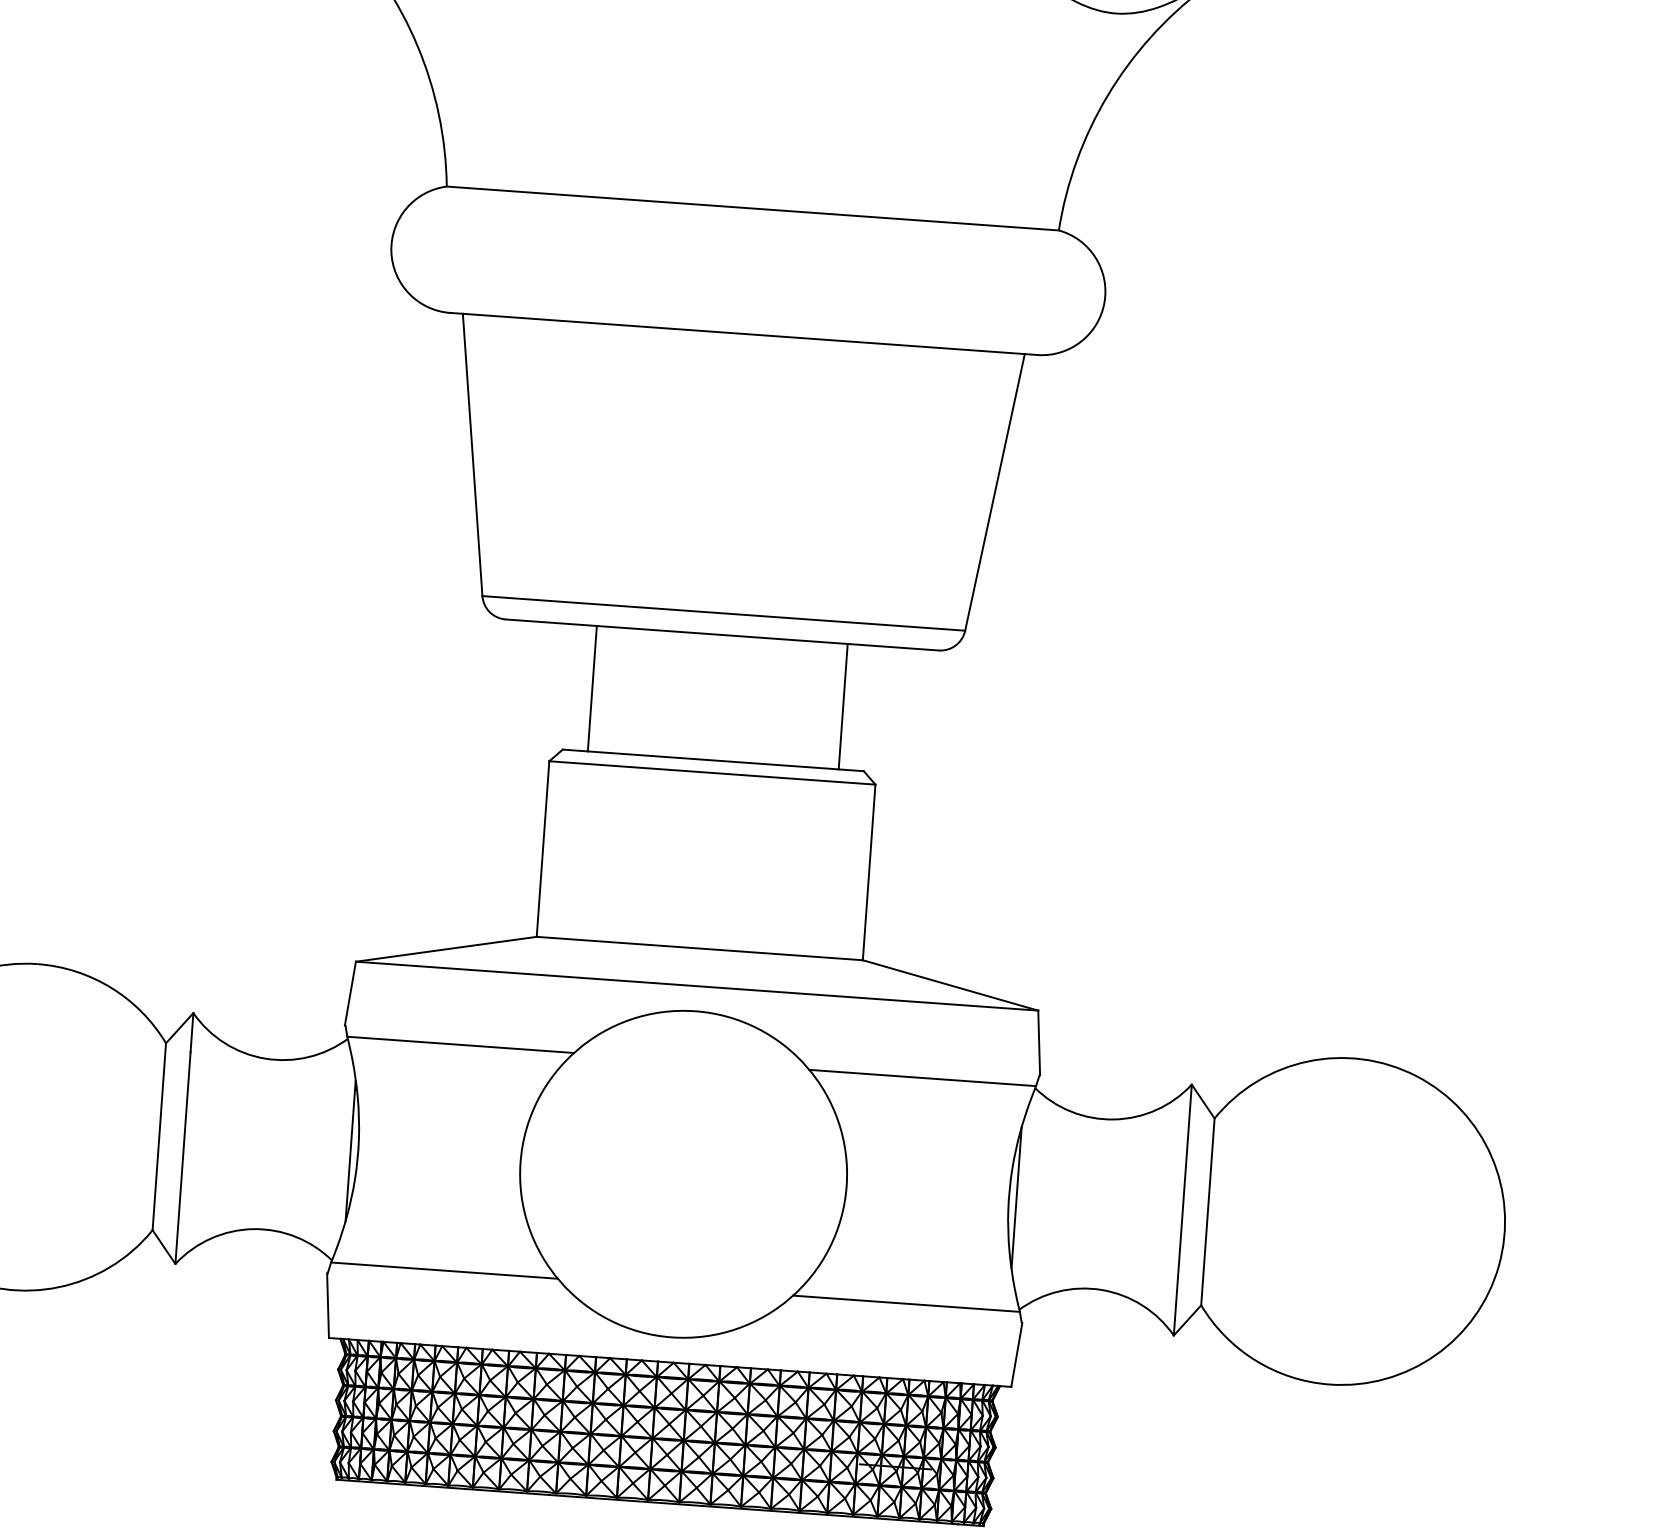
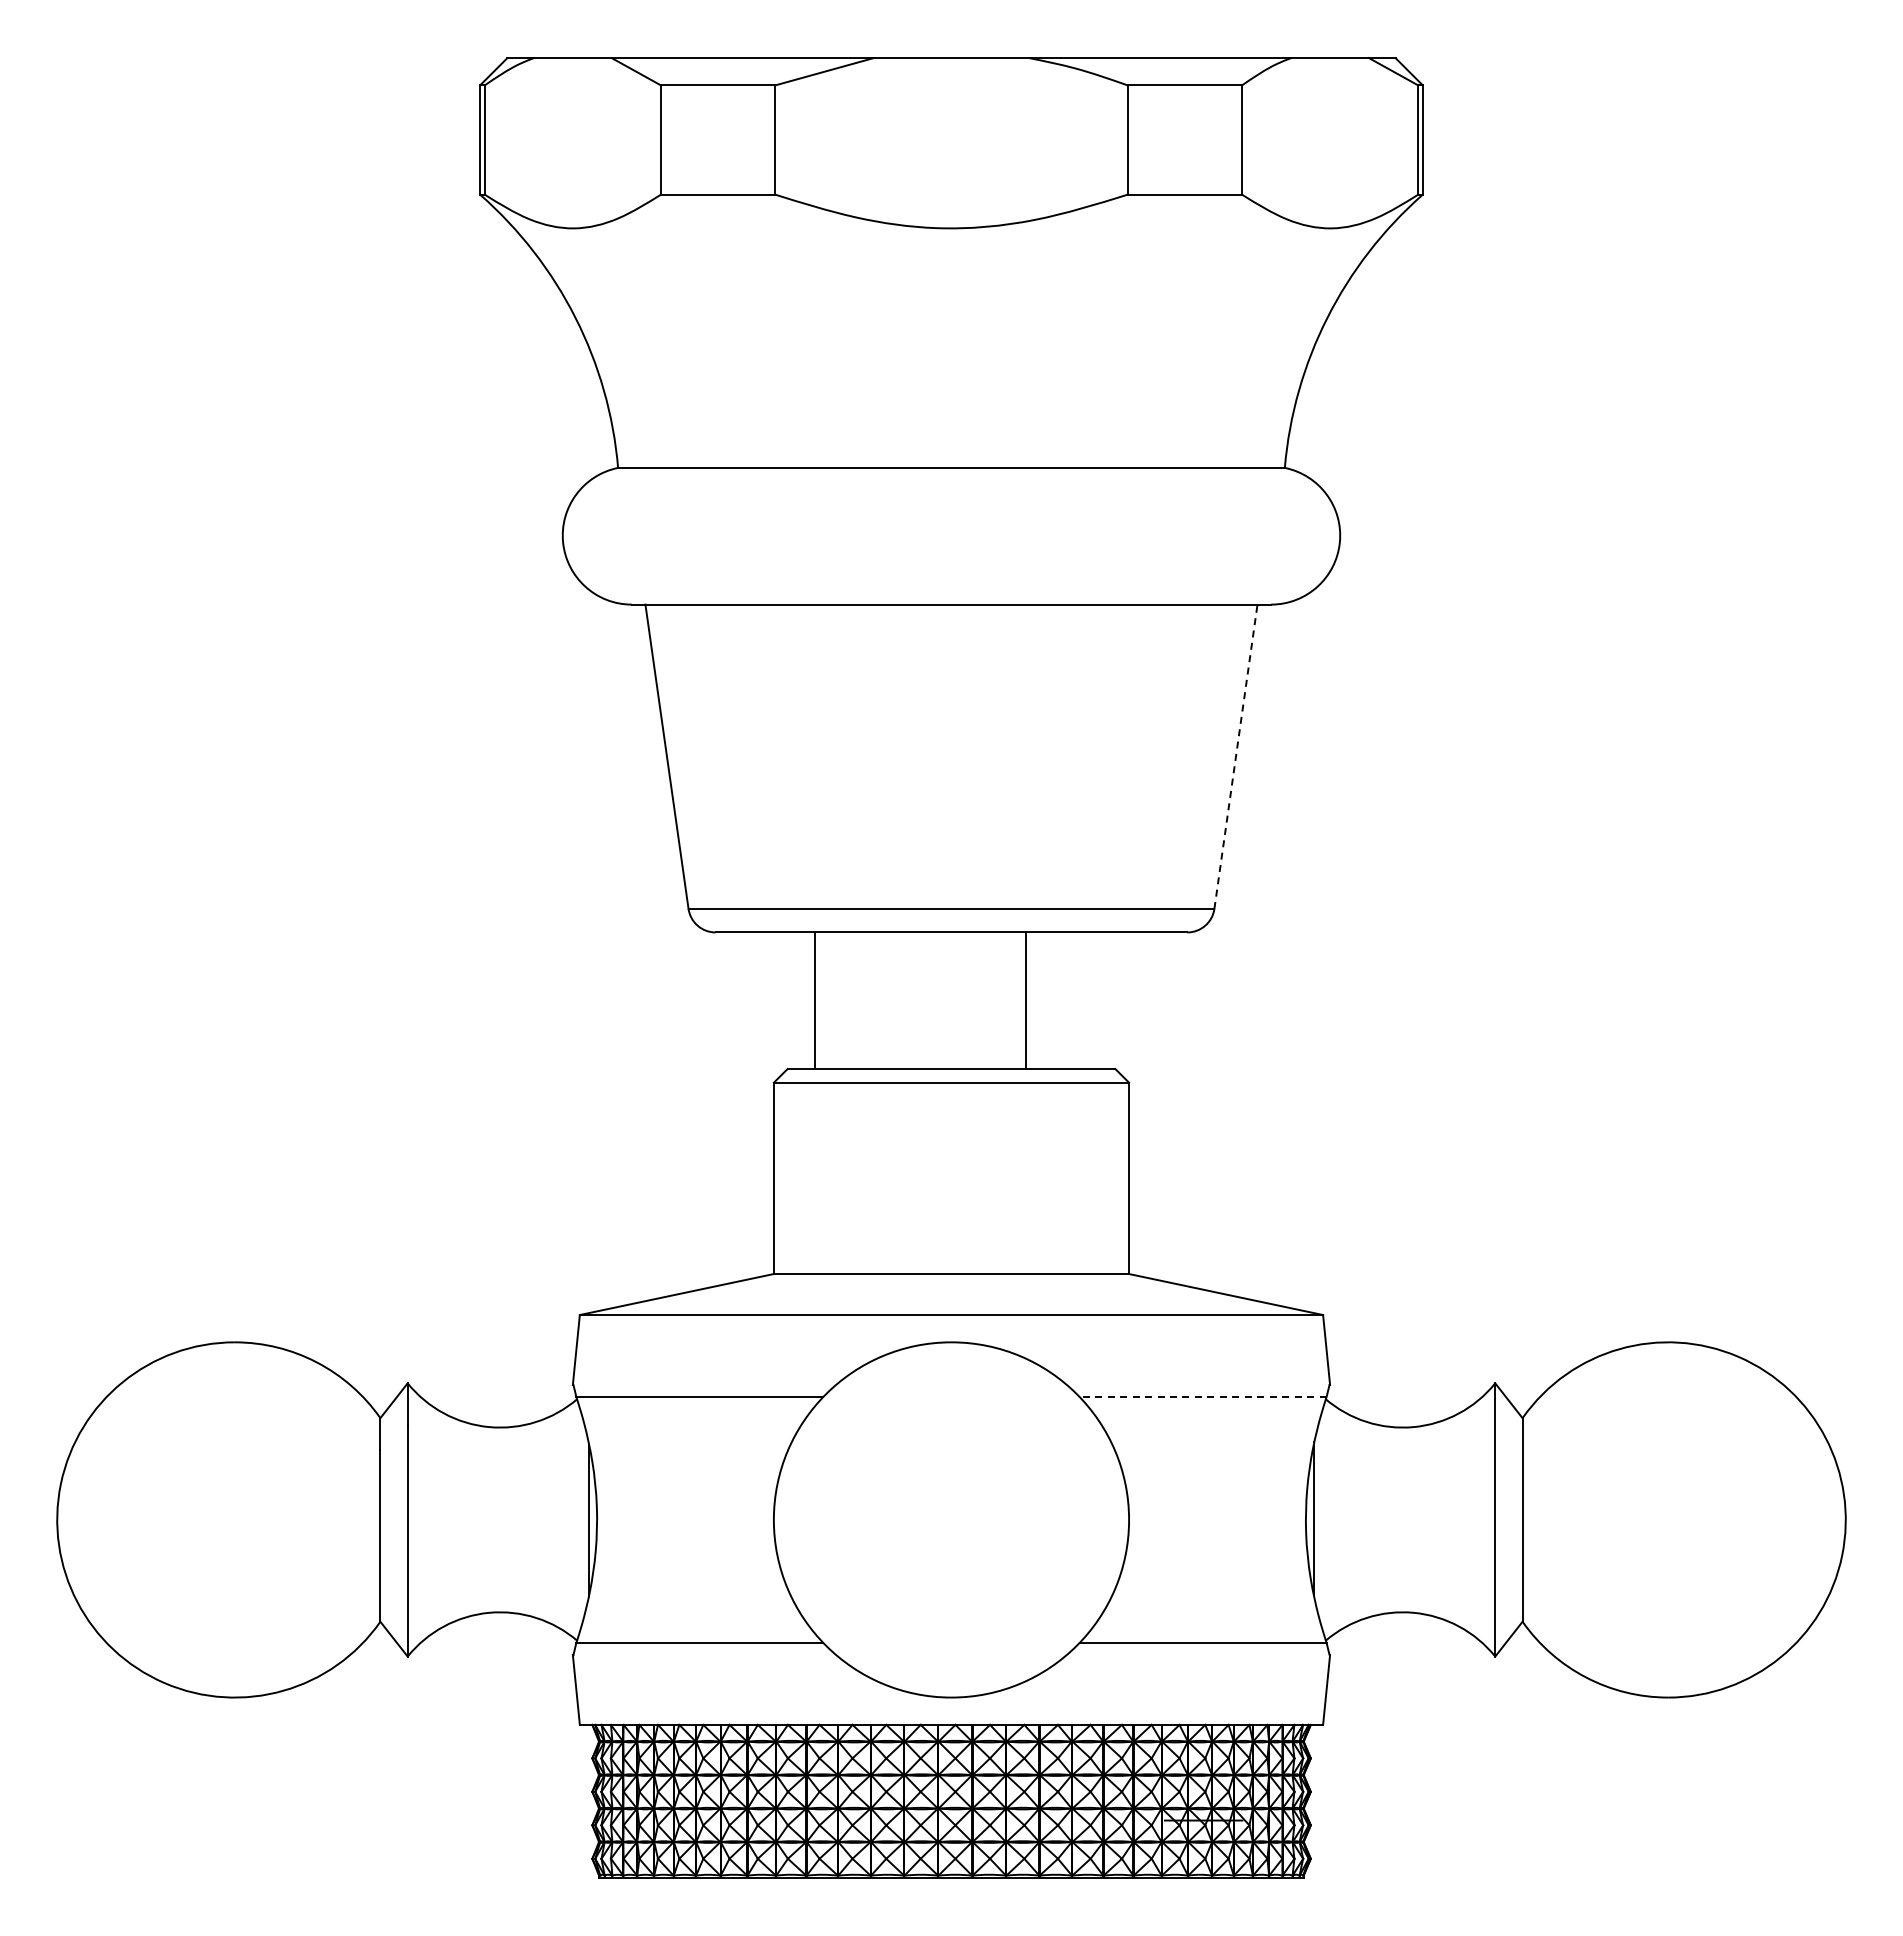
line: (994, 492) -> (1235, 756), solid -> dashed
line: (843, 706) -> (1026, 1000), moved
line: (922, 1077) -> (1202, 1396), solid -> dashed

